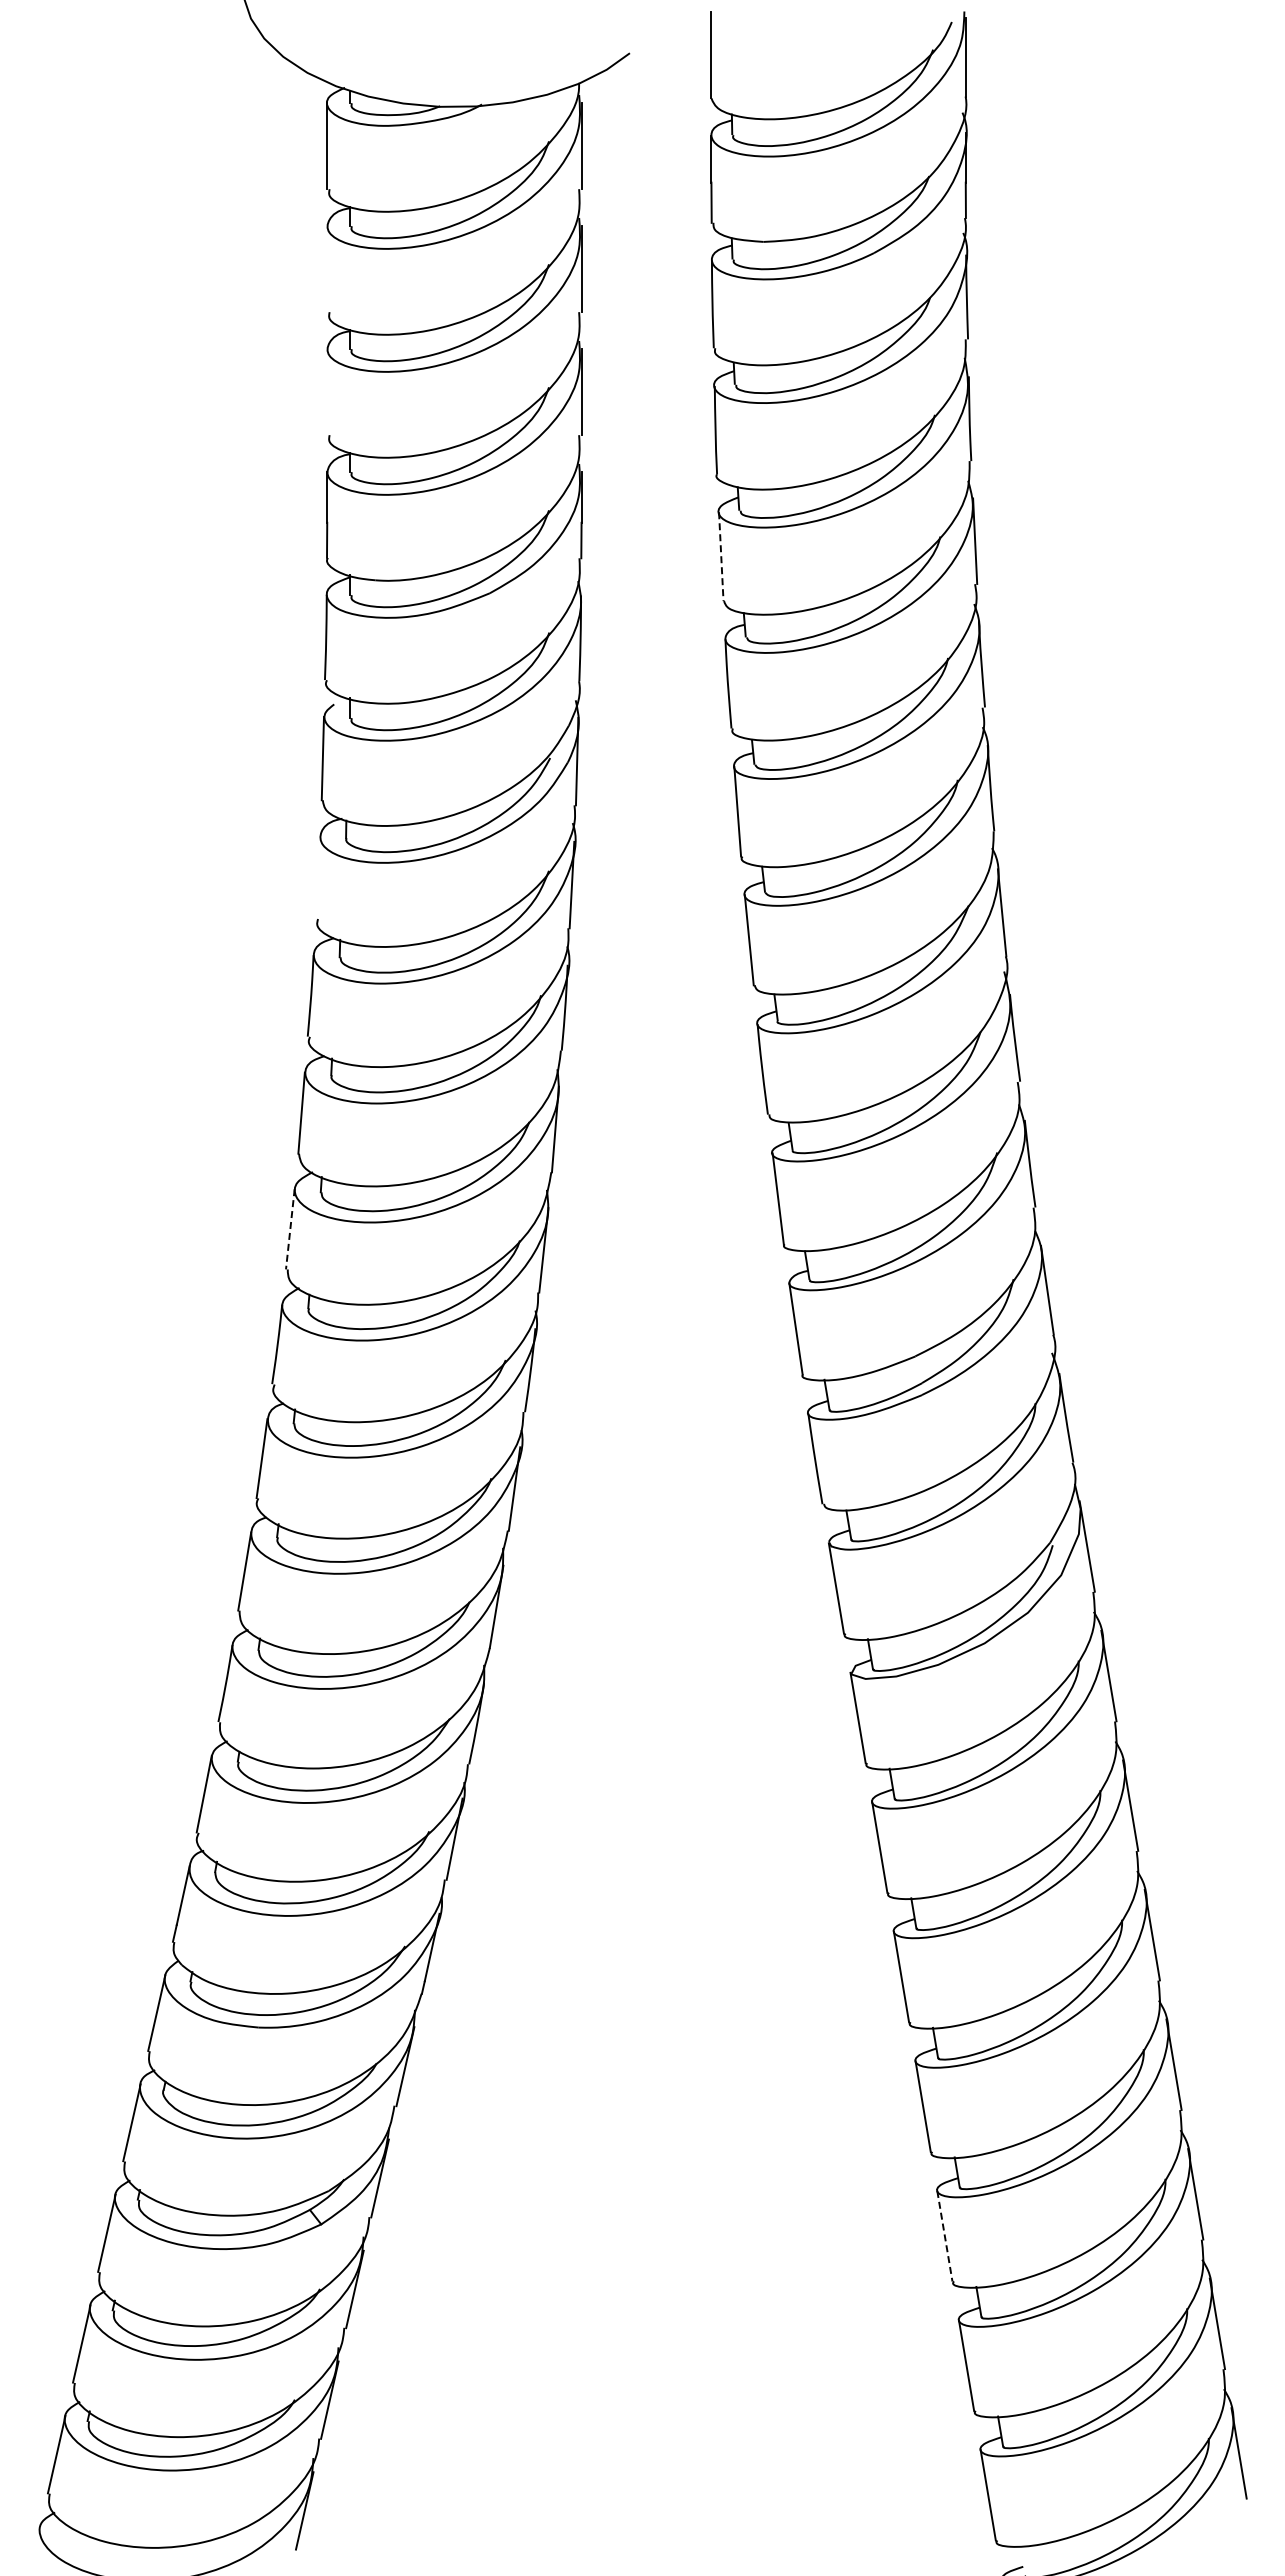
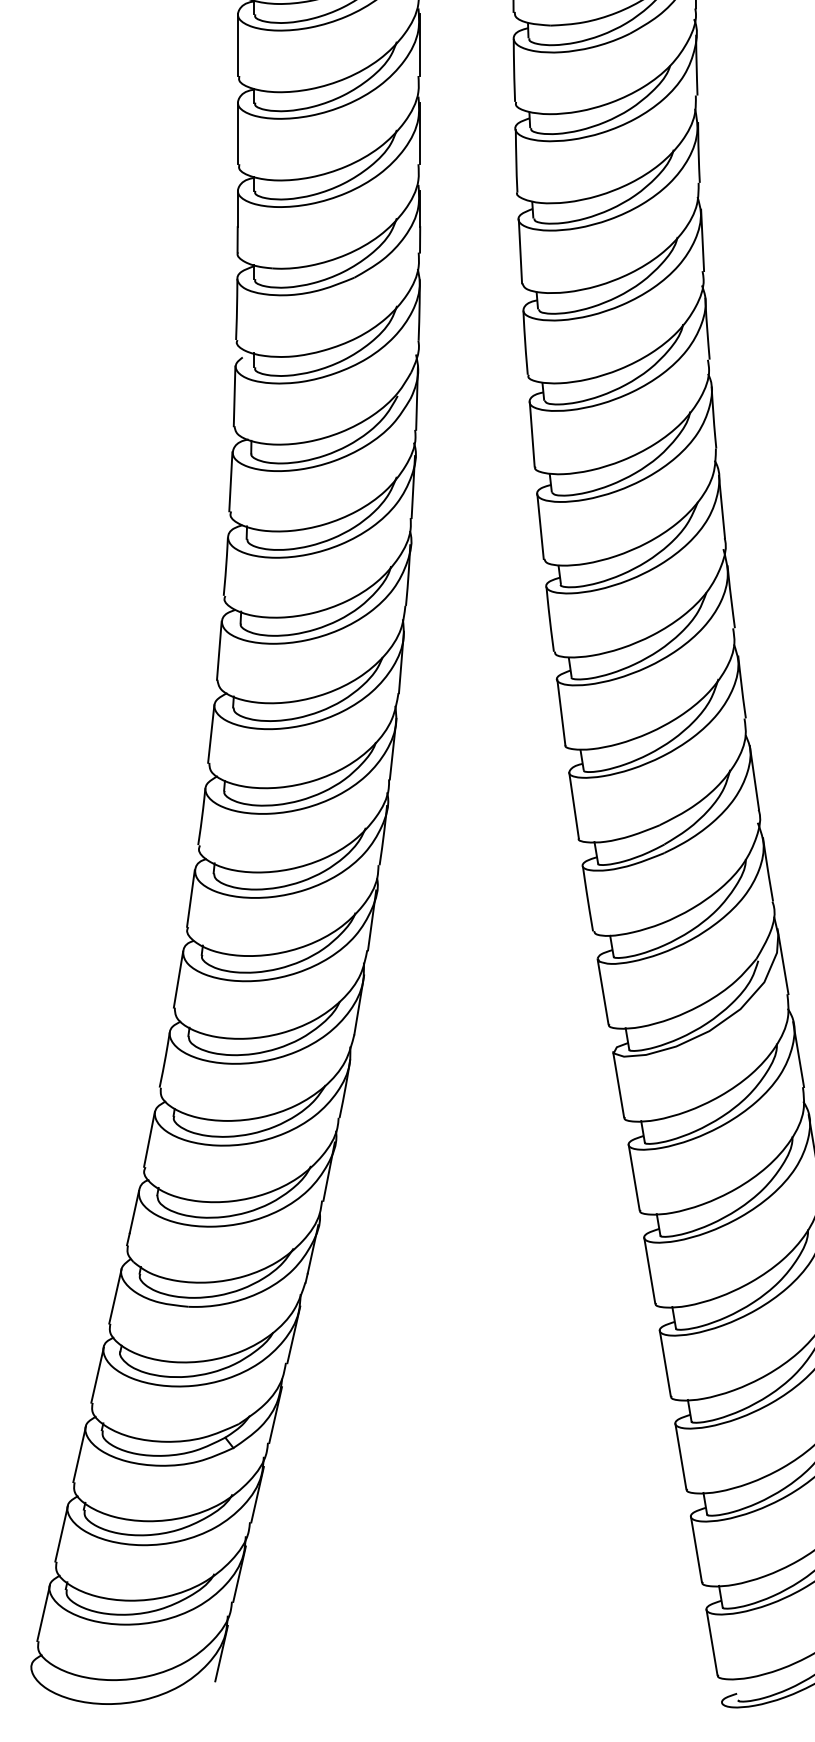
line: (327, 269) -> (237, 45), added
line: (327, 392) -> (237, 133), added
line: (721, 557) -> (520, 252), dashed -> solid
line: (317, 877) -> (230, 481), added
line: (290, 1229) -> (211, 734), dashed -> solid
line: (944, 2236) -> (680, 1456), dashed -> solid

